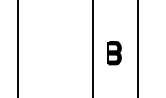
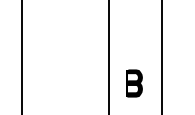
part: (114, 53) -> (134, 83), moved

